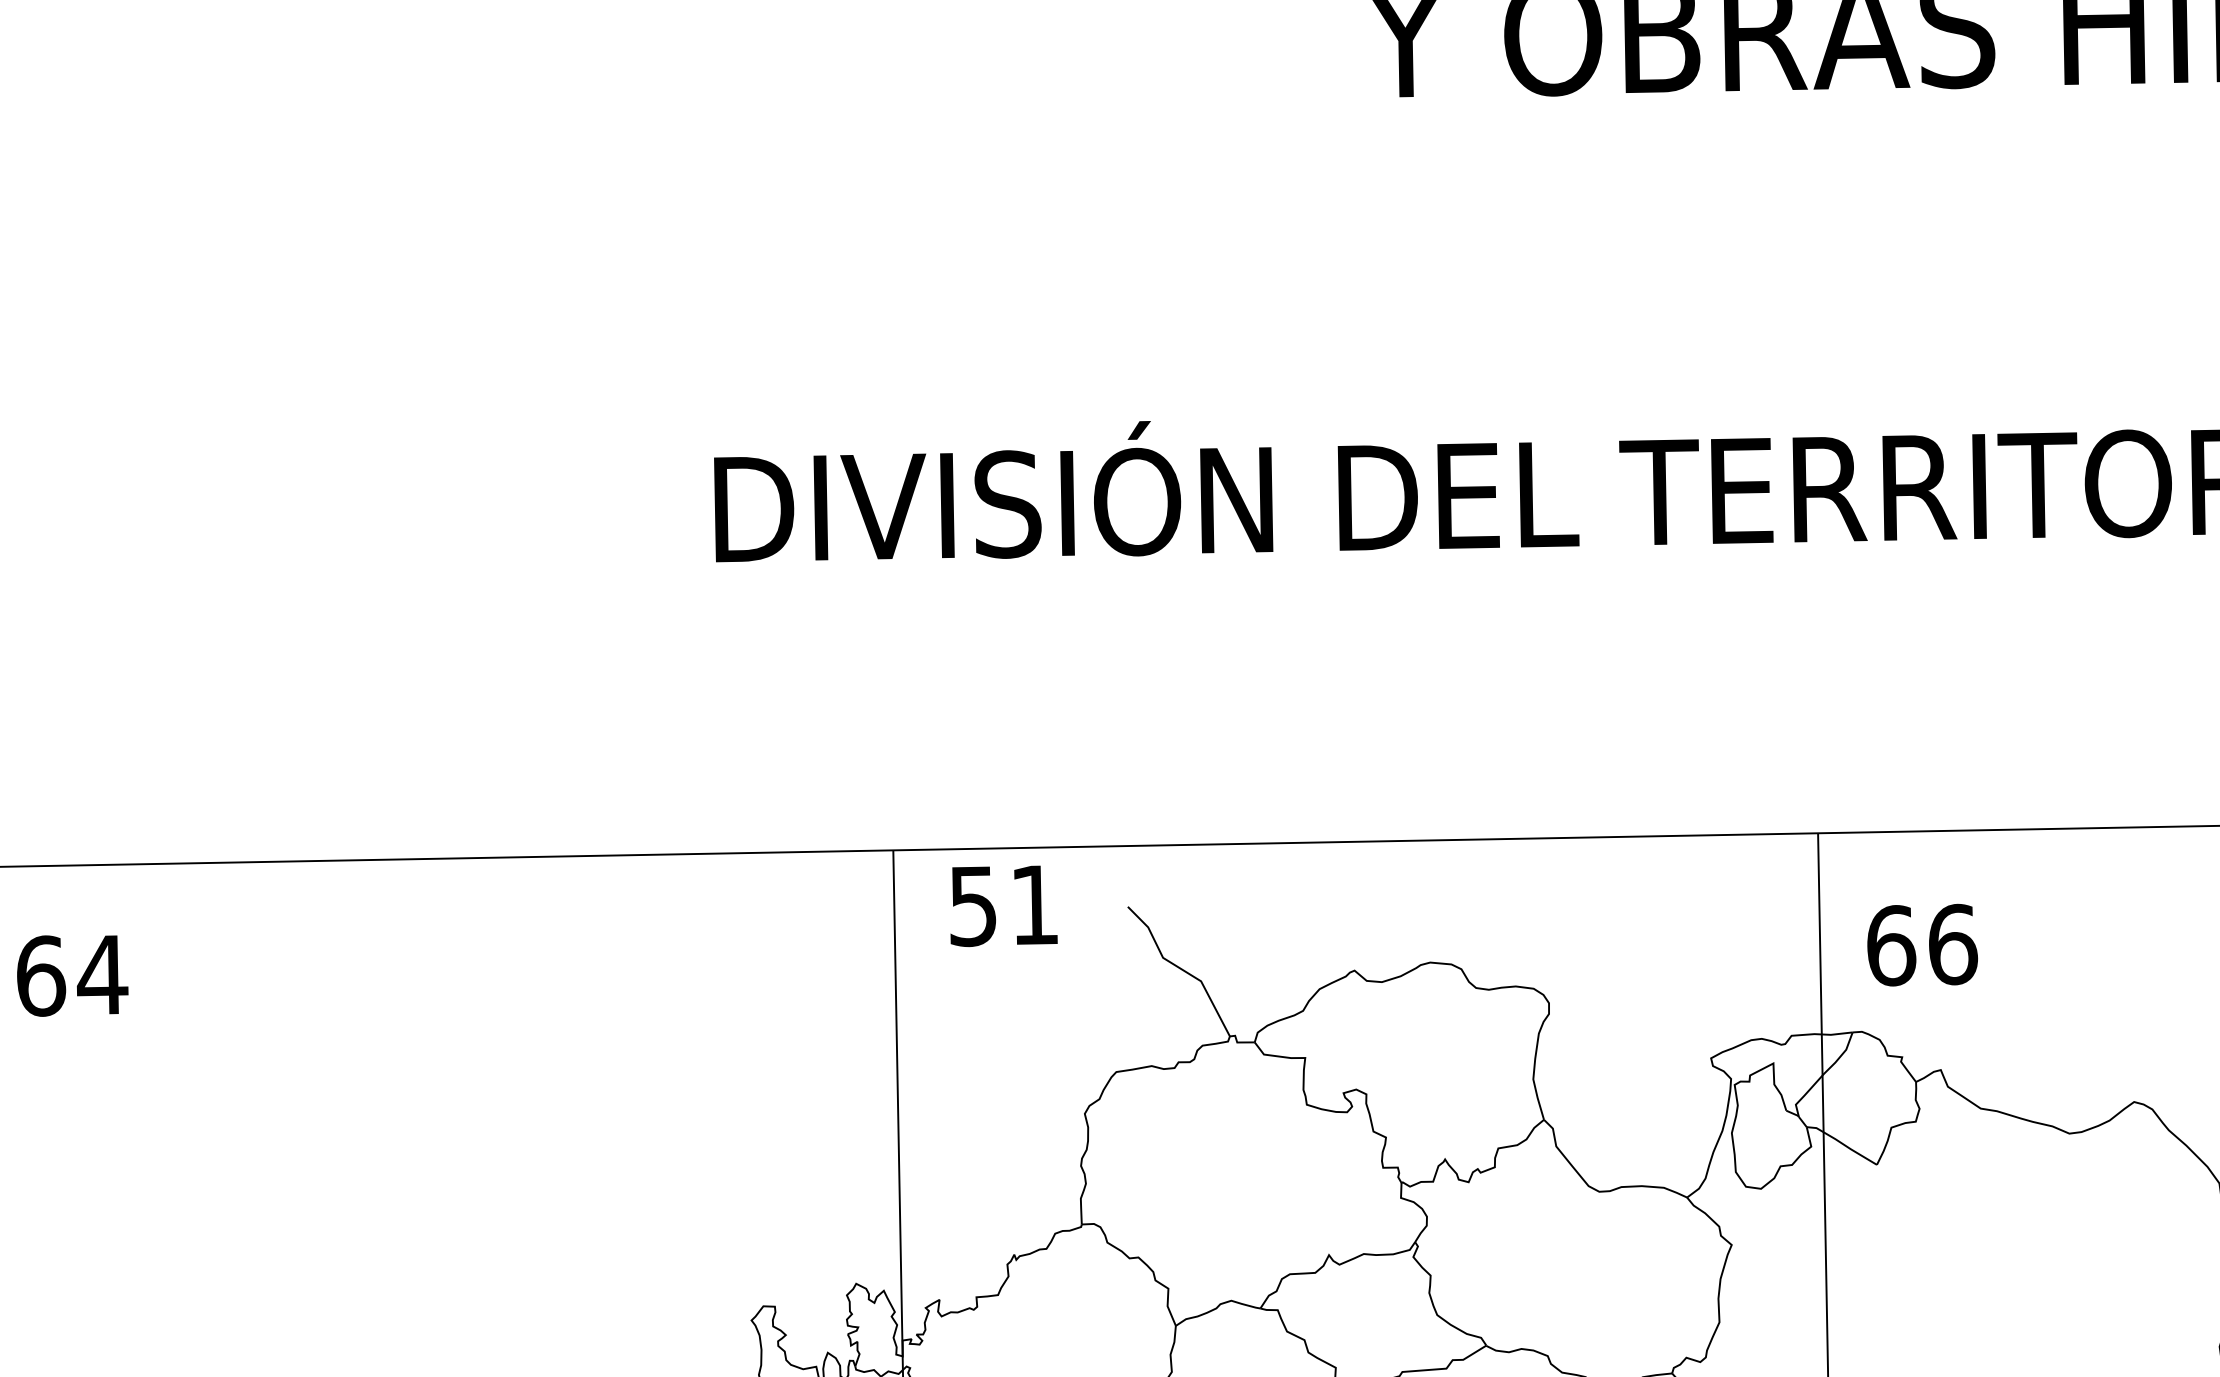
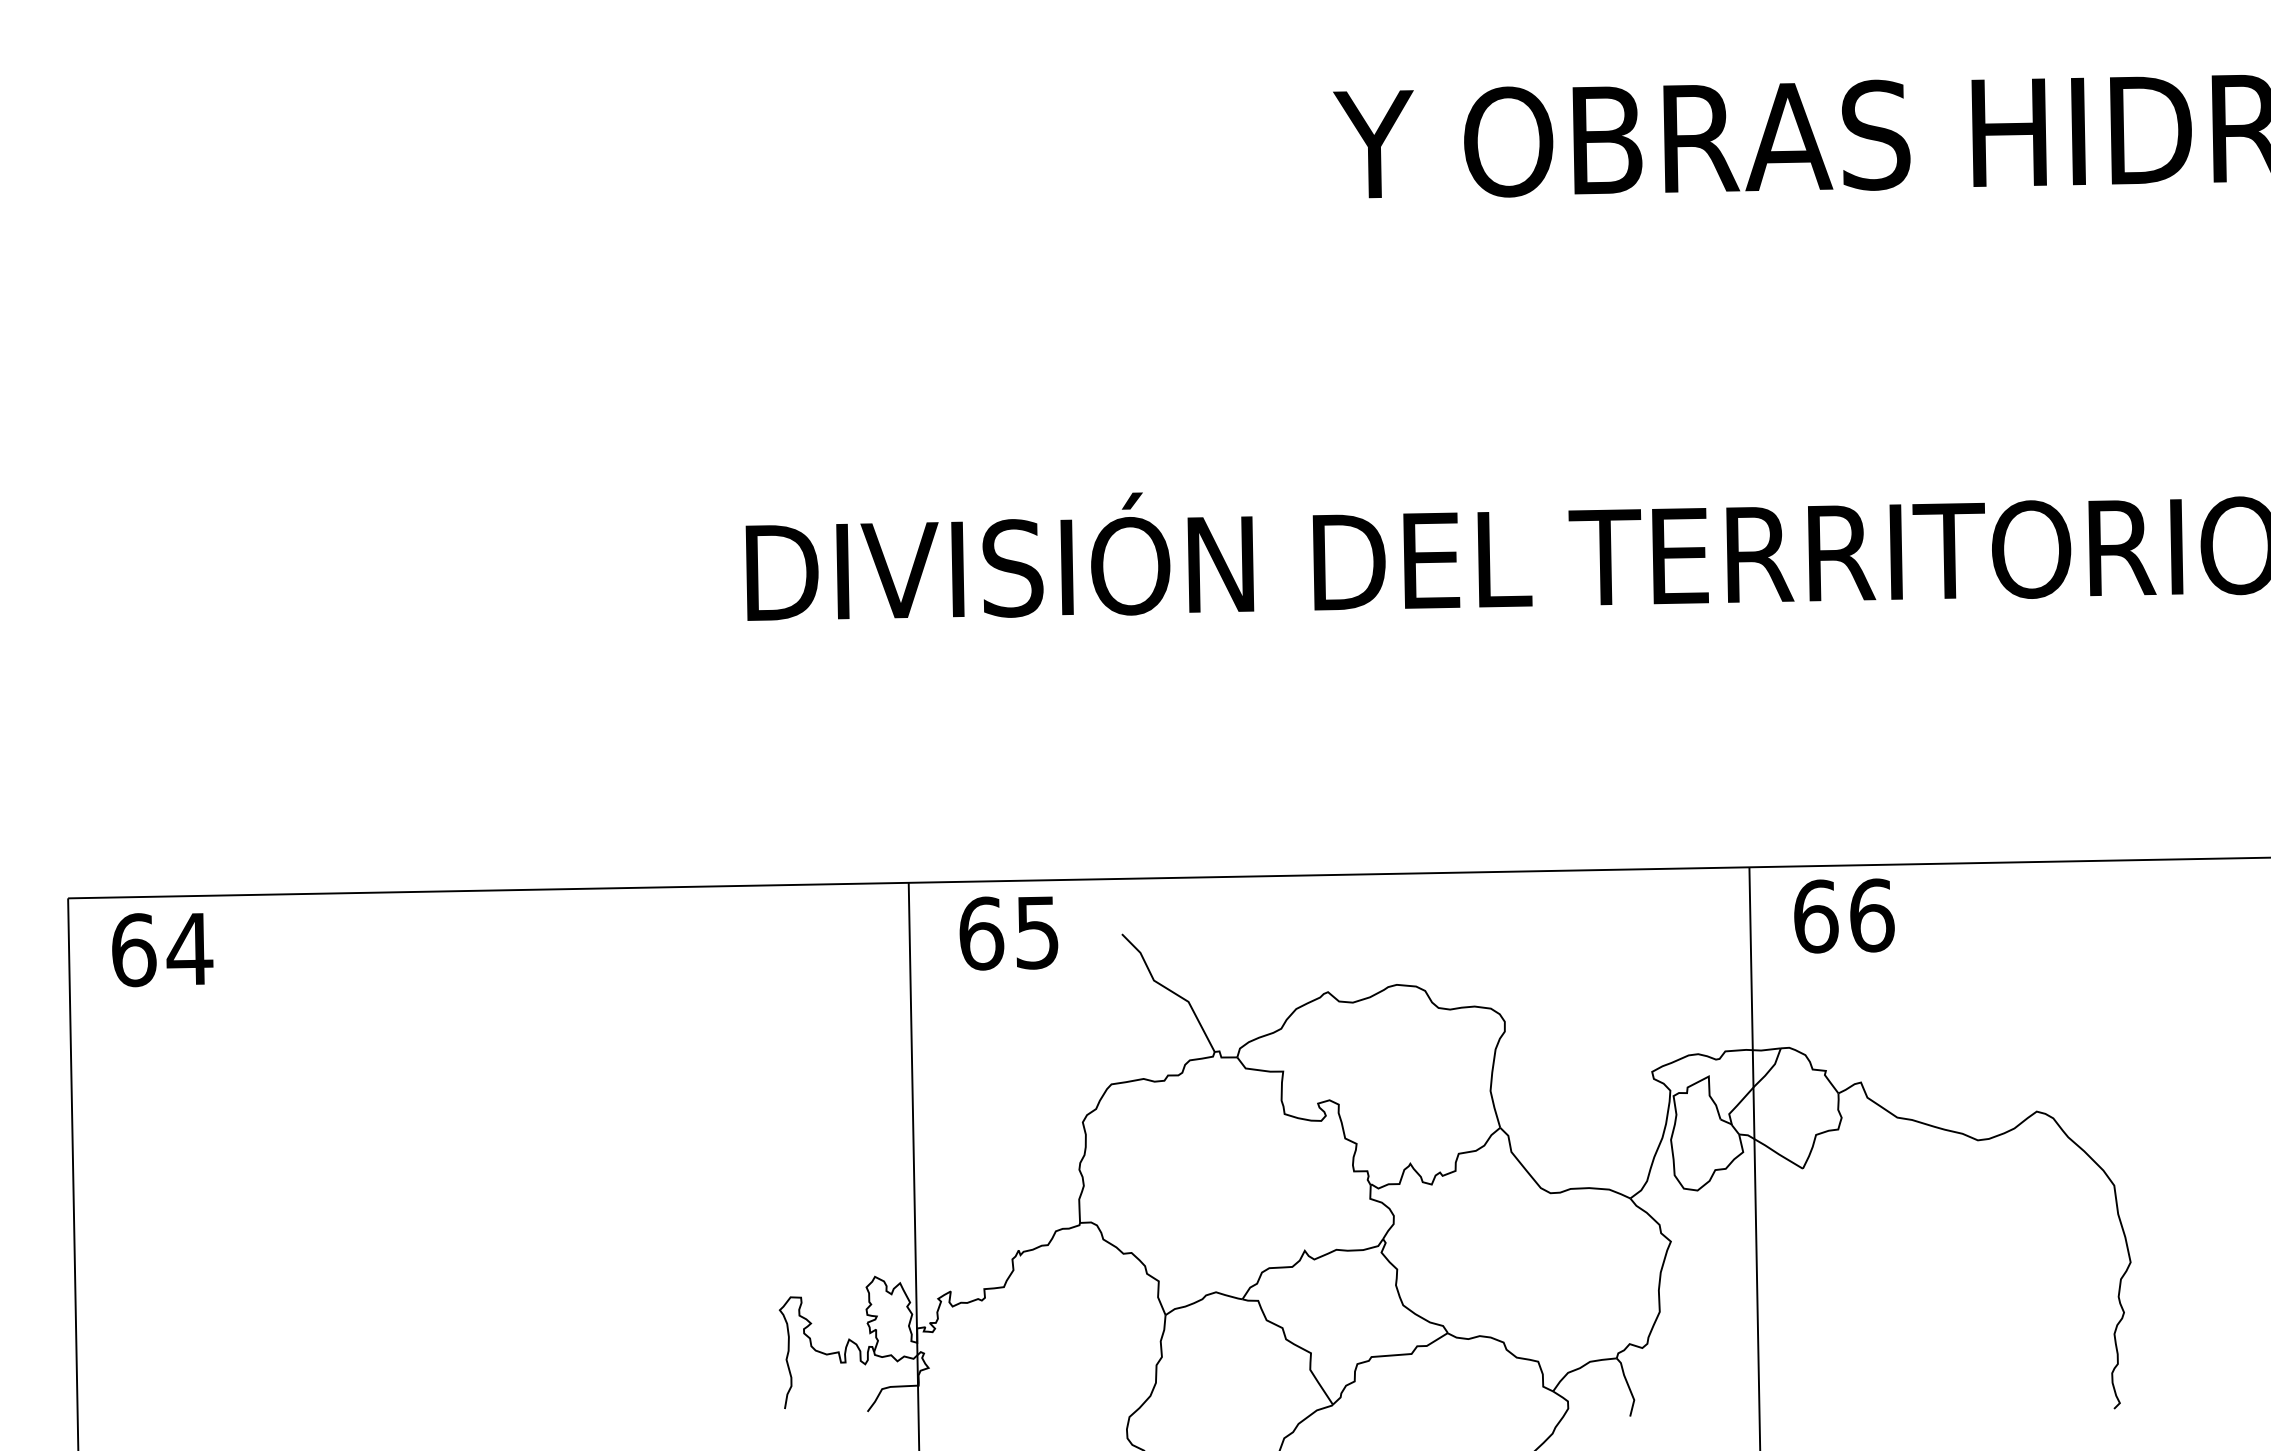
text: (1003, 906) -> (1008, 933), 51 -> 65
text: (1922, 944) -> (1844, 915), moved
text: (72, 976) -> (162, 950), moved

